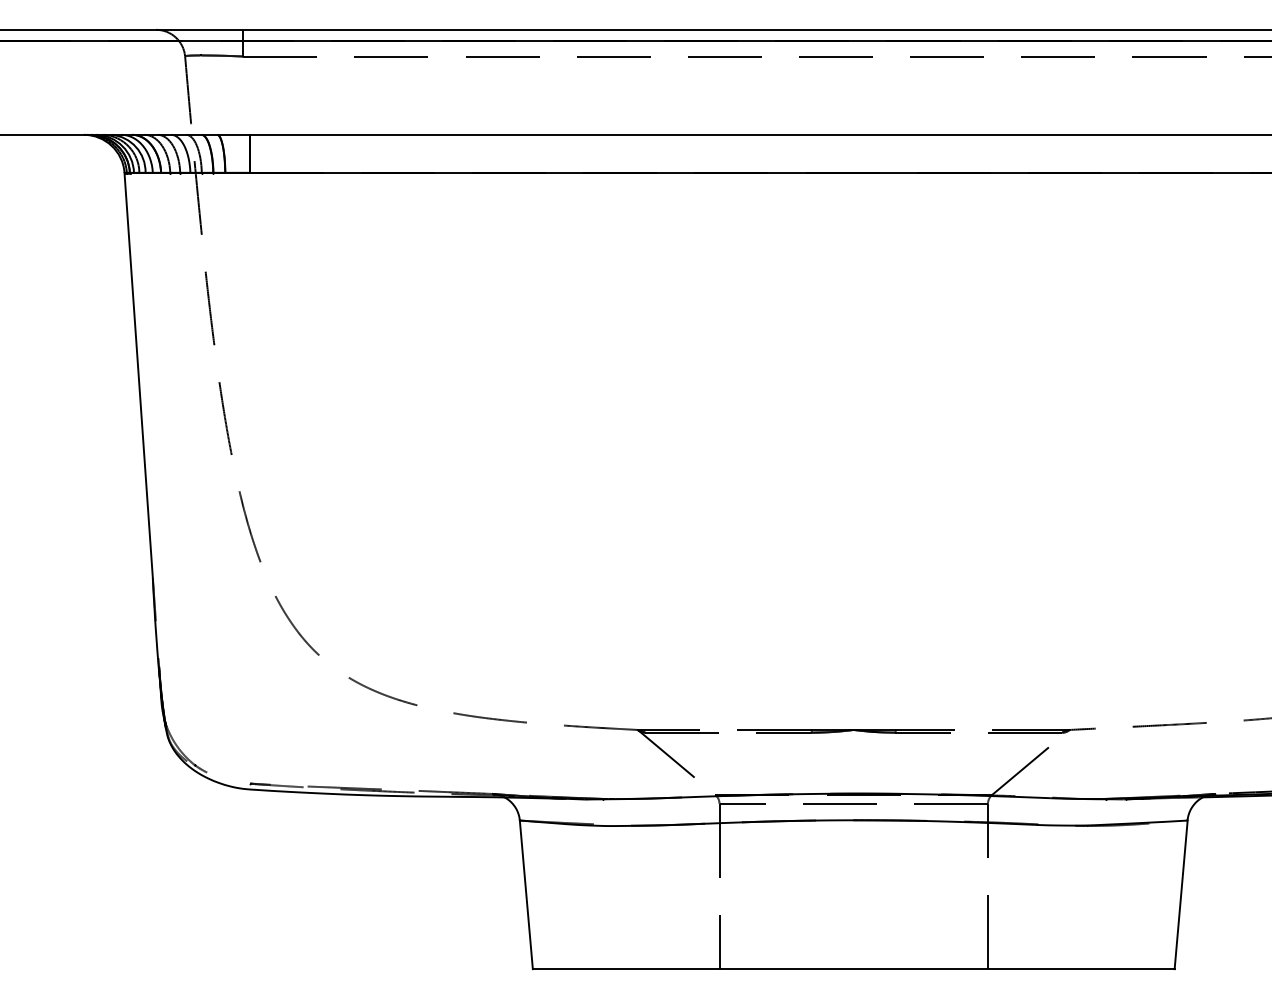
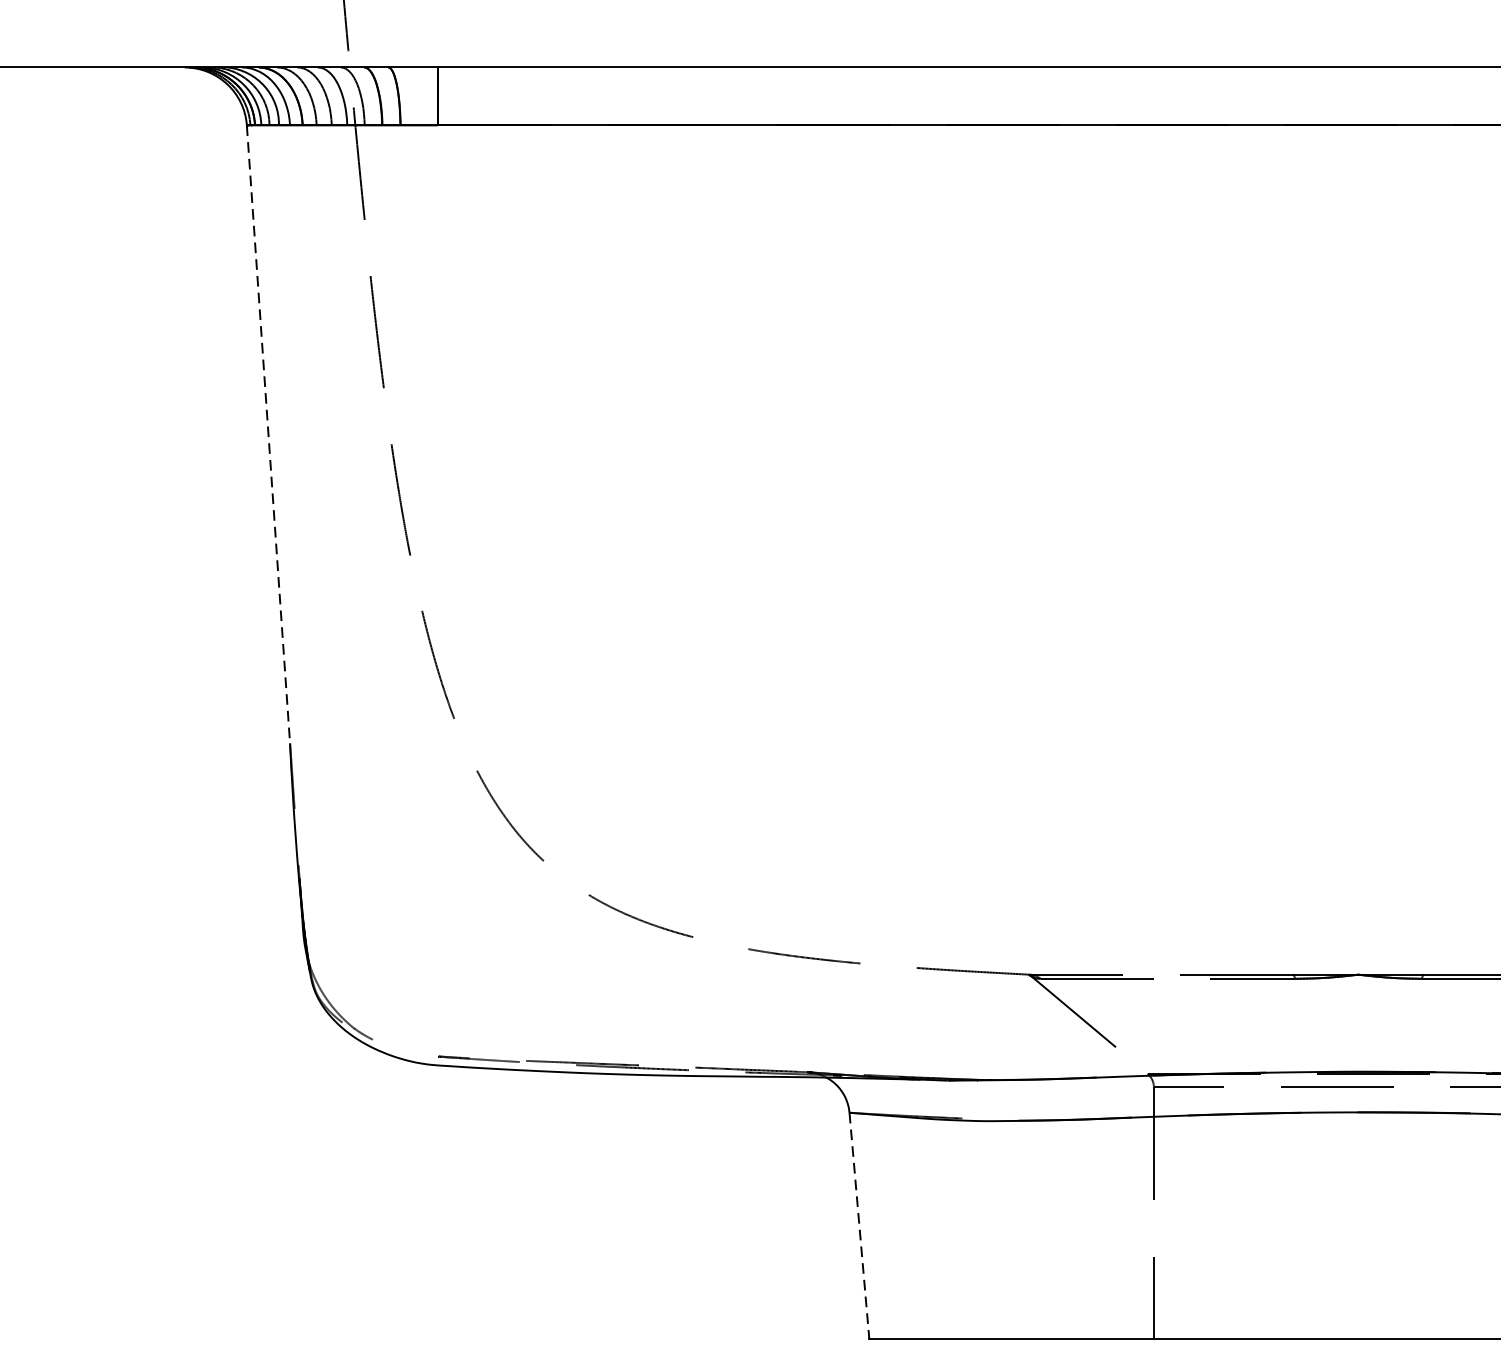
line: (138, 376) -> (268, 435), solid -> dashed
line: (526, 894) -> (859, 1225), solid -> dashed

